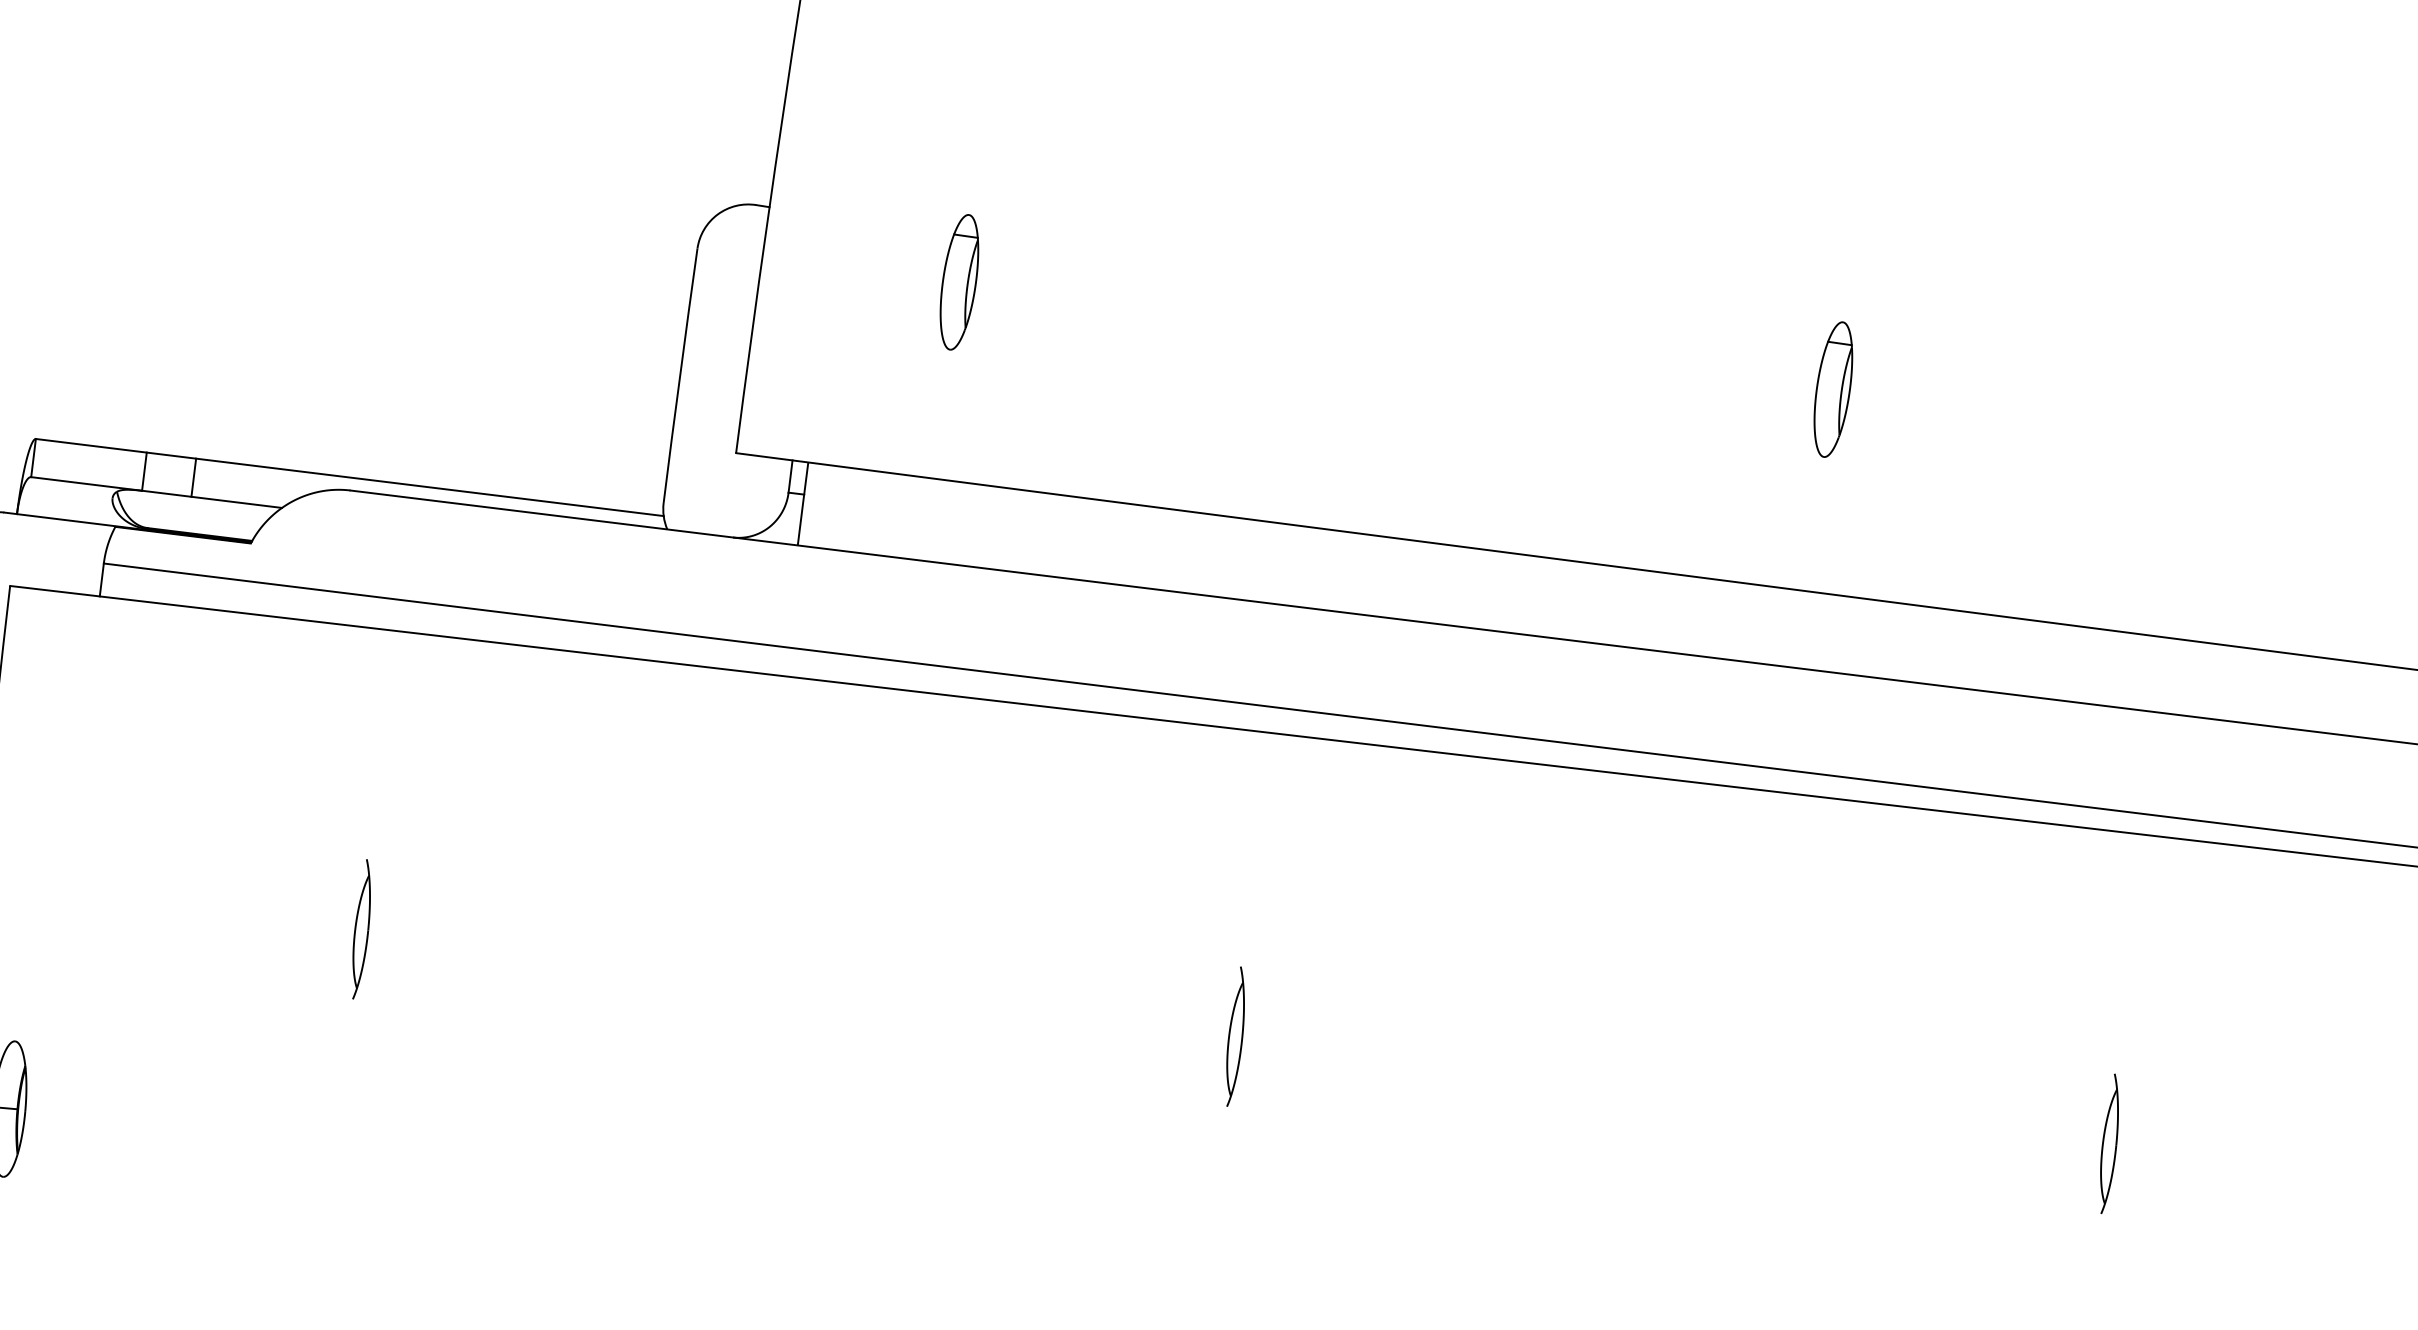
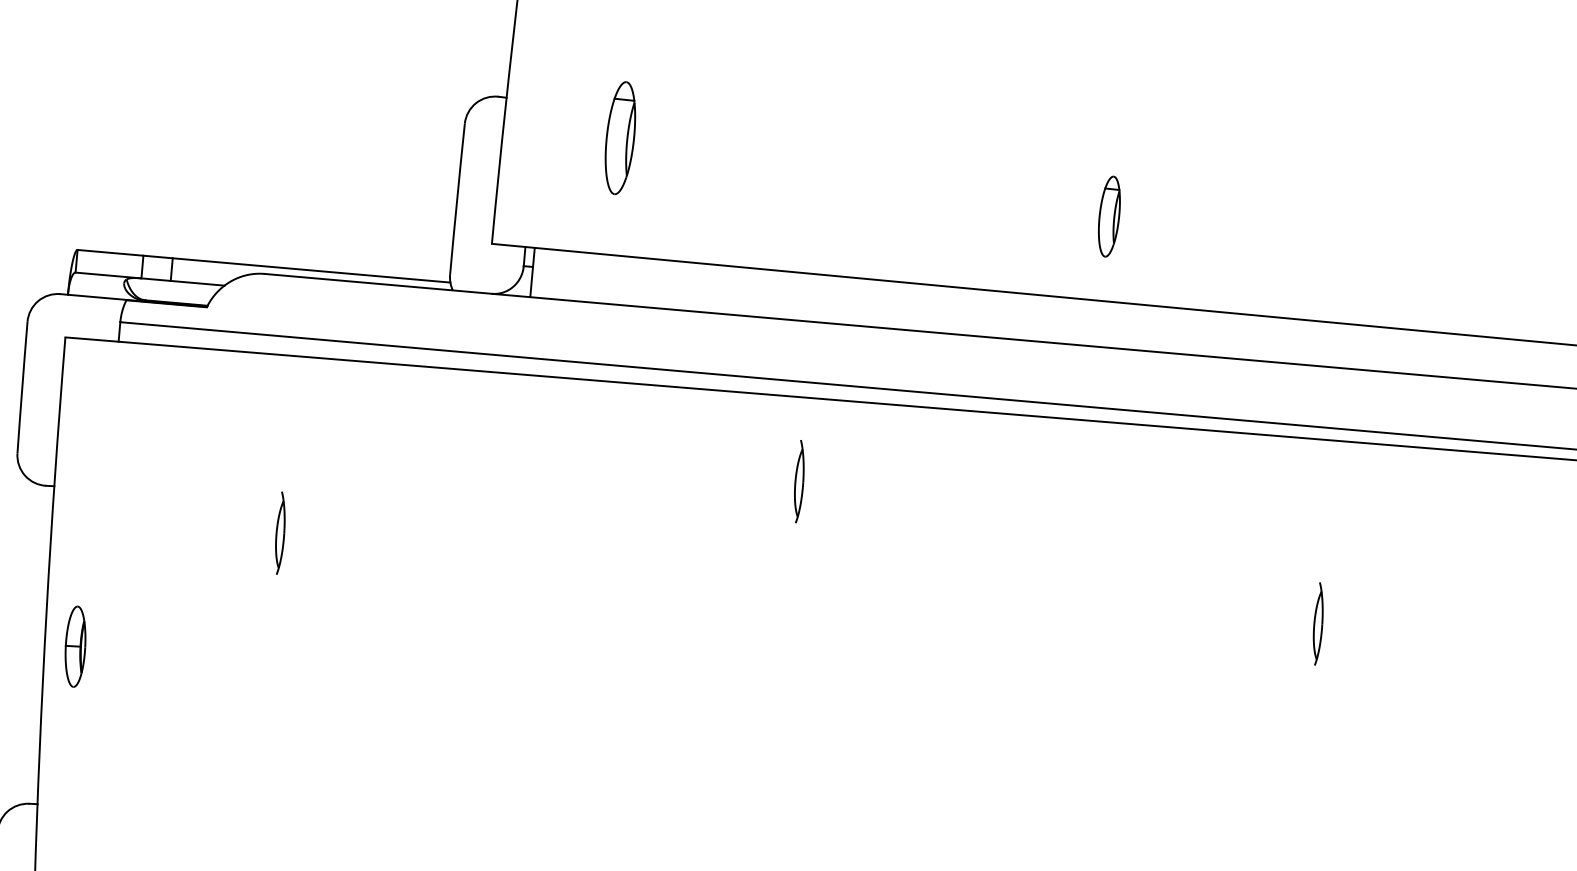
part: (959, 282) -> (620, 138), size x1.4
part: (1833, 389) -> (1109, 216), moved
part: (1235, 1036) -> (799, 481), moved

